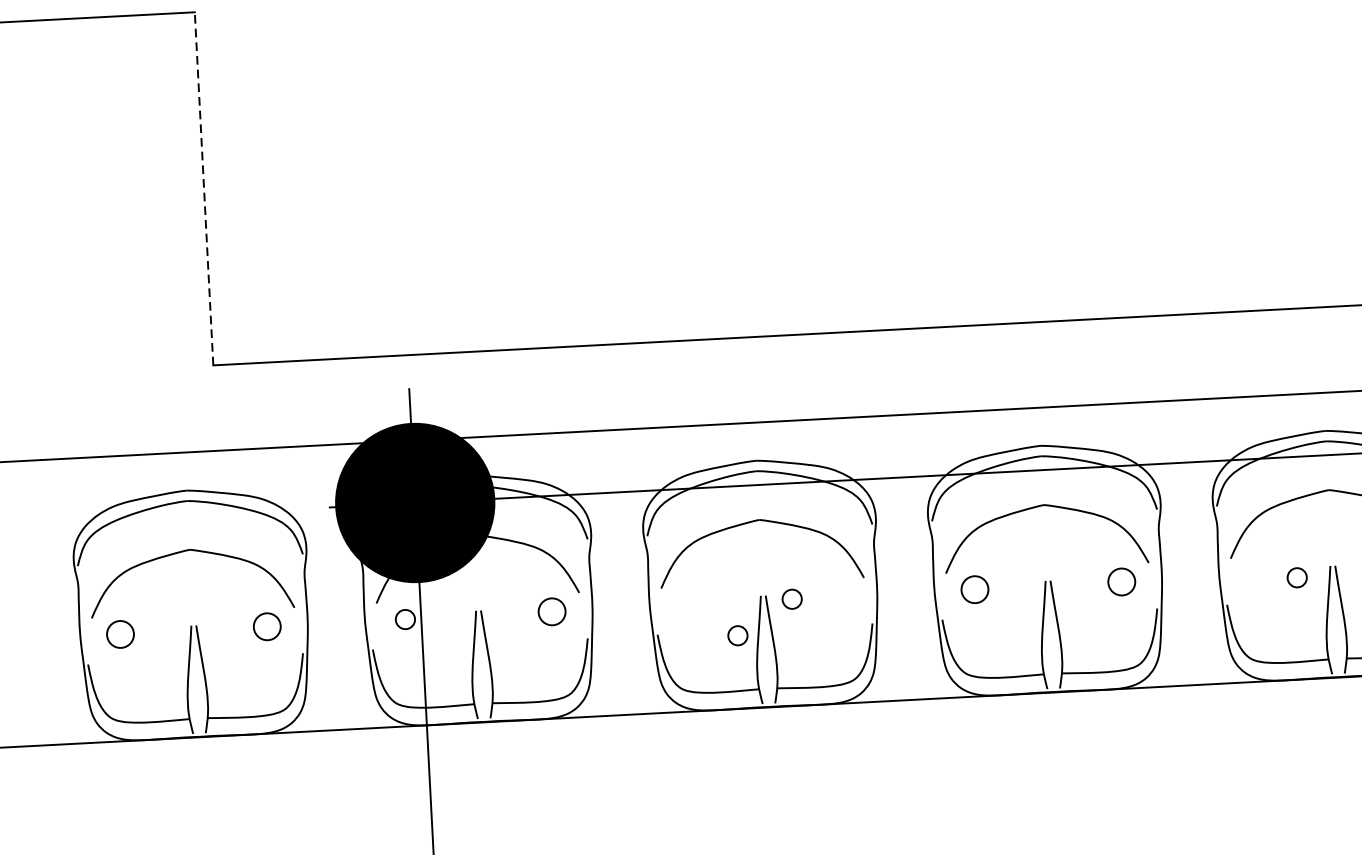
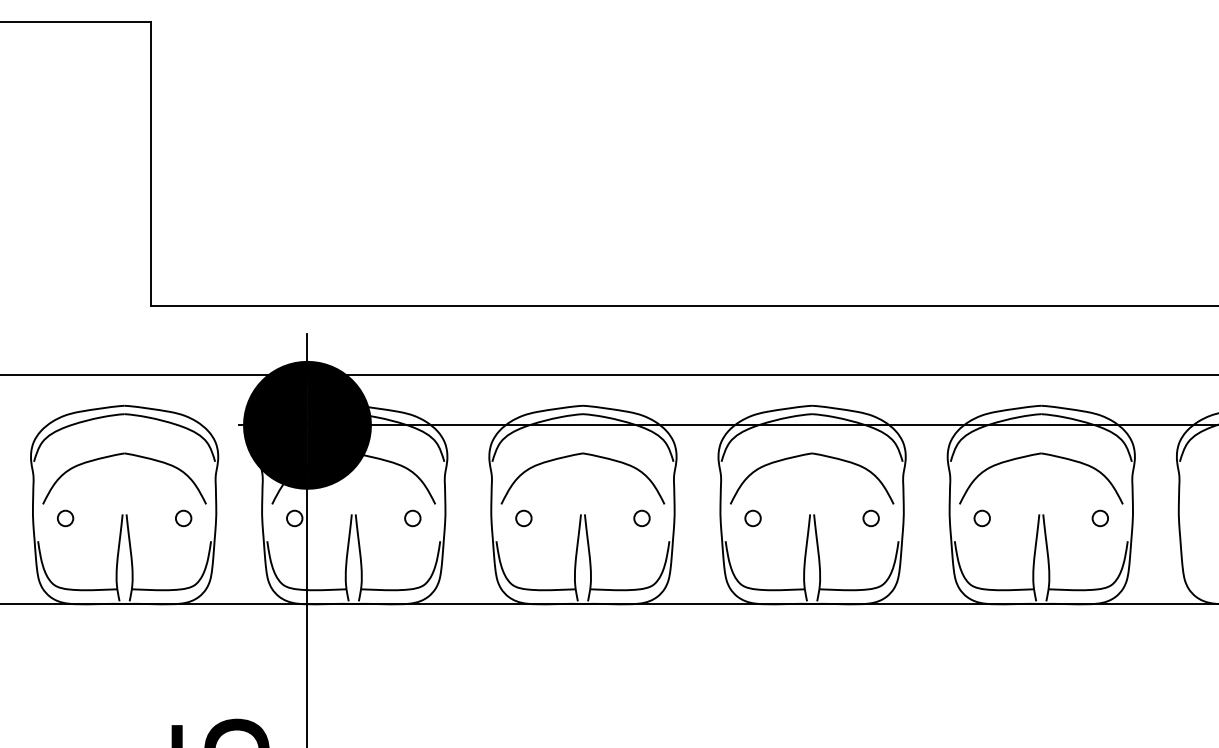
line: (204, 187) -> (151, 163), dashed -> solid
circle: (1296, 577) -> (981, 518), moved
circle: (1120, 582) -> (870, 518), size x0.71
circle: (974, 589) -> (752, 518), size x0.71
circle: (791, 599) -> (641, 518), moved
circle: (551, 611) -> (412, 518), size x0.71
circle: (267, 626) -> (183, 518), size x0.71
circle: (120, 634) -> (65, 518), size x0.71
circle: (737, 635) -> (523, 518), moved

